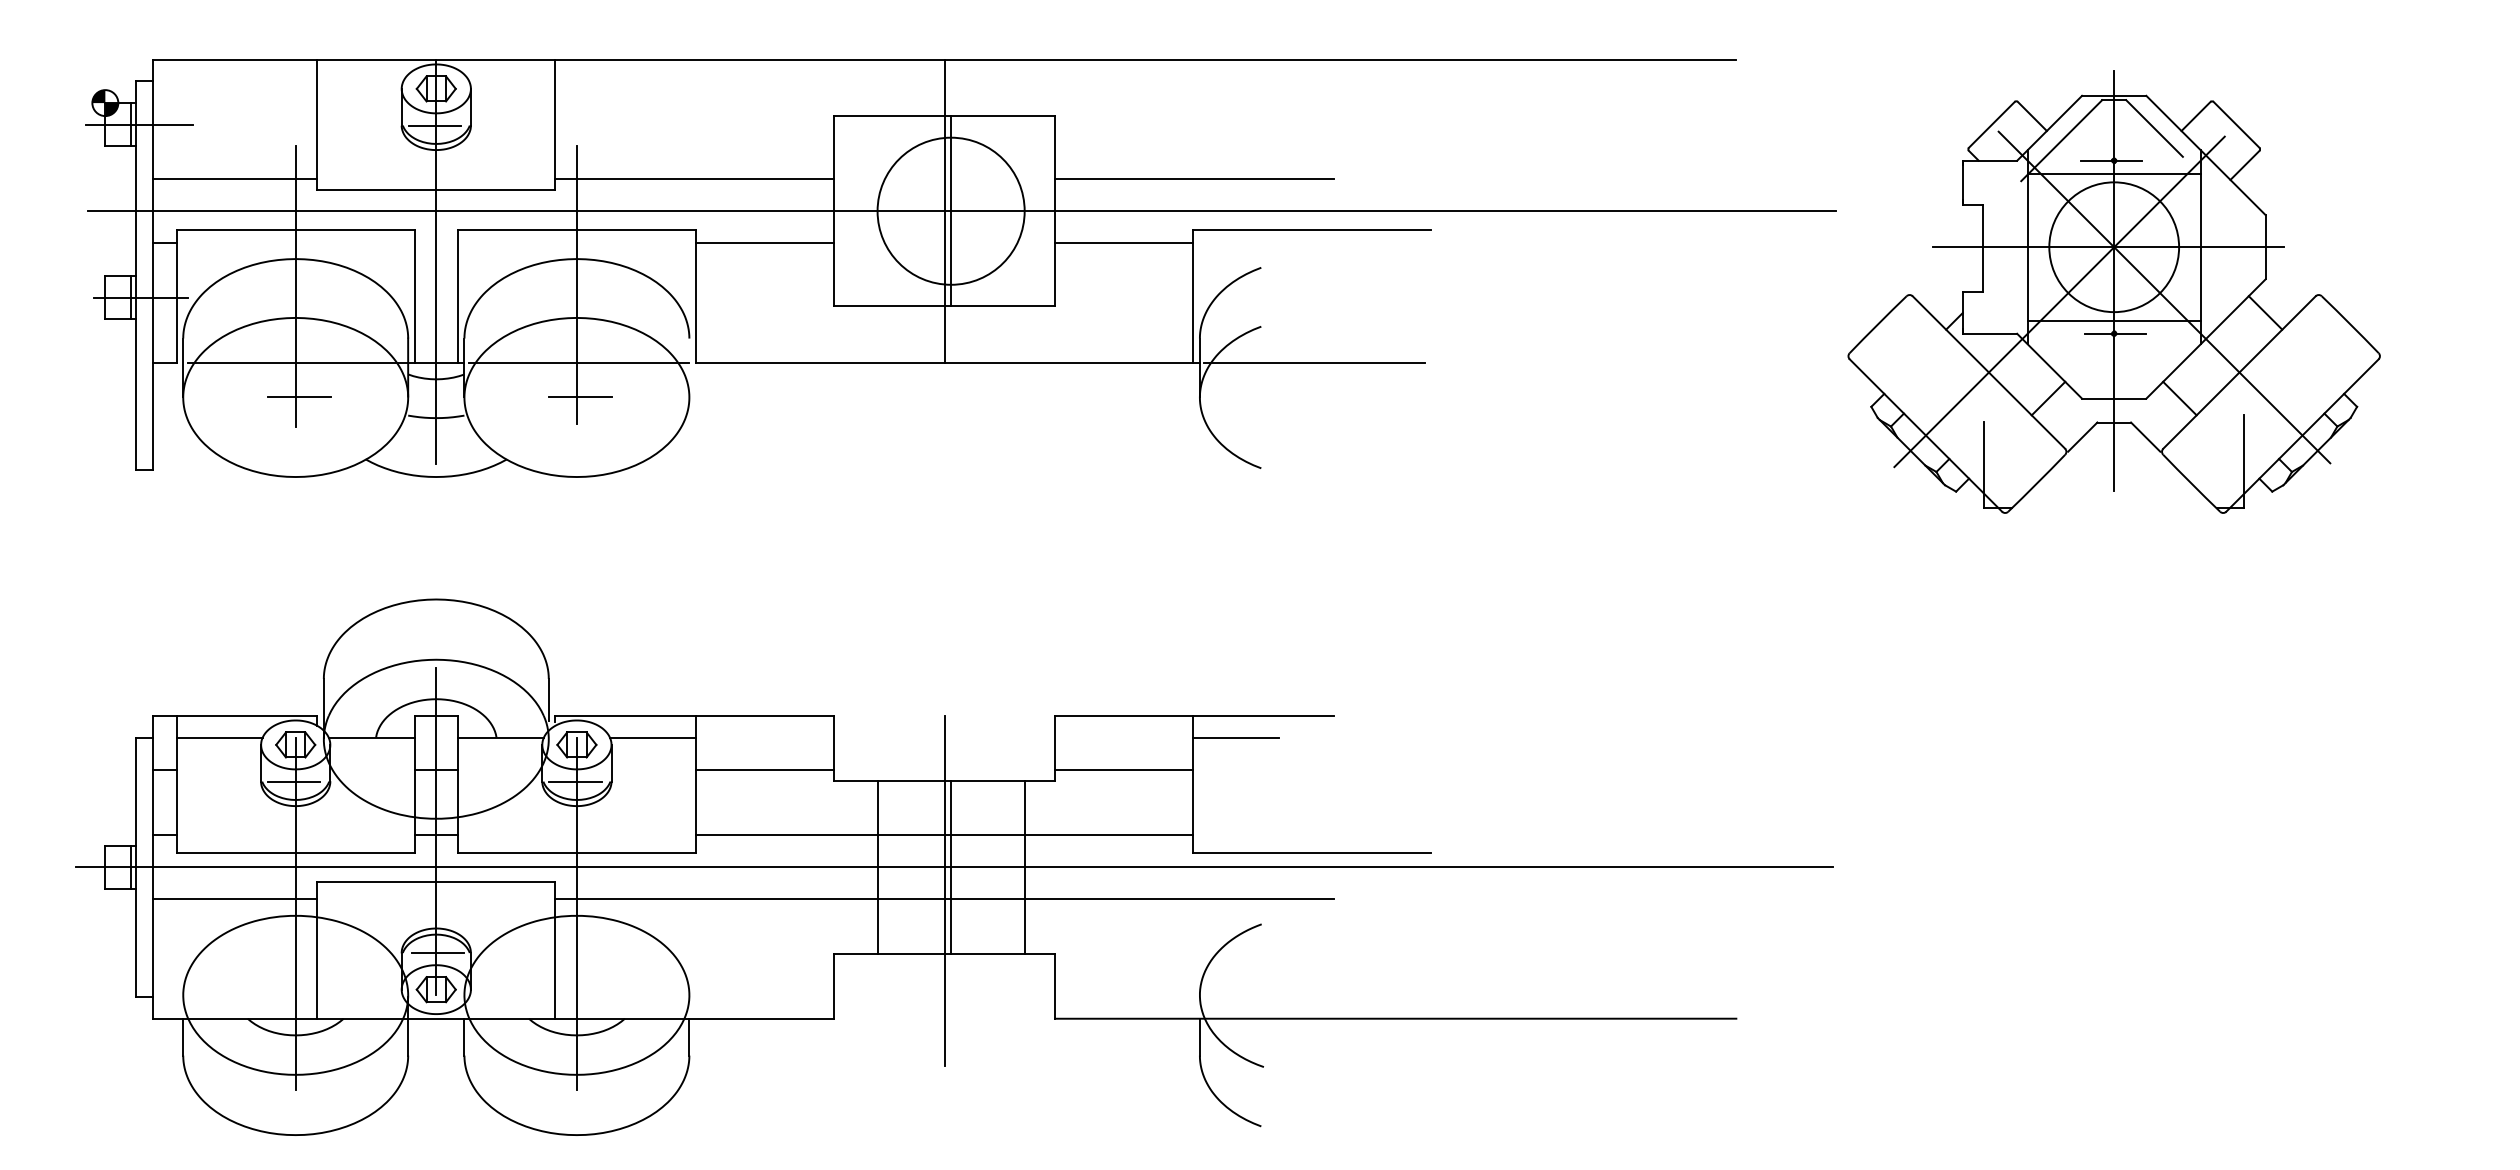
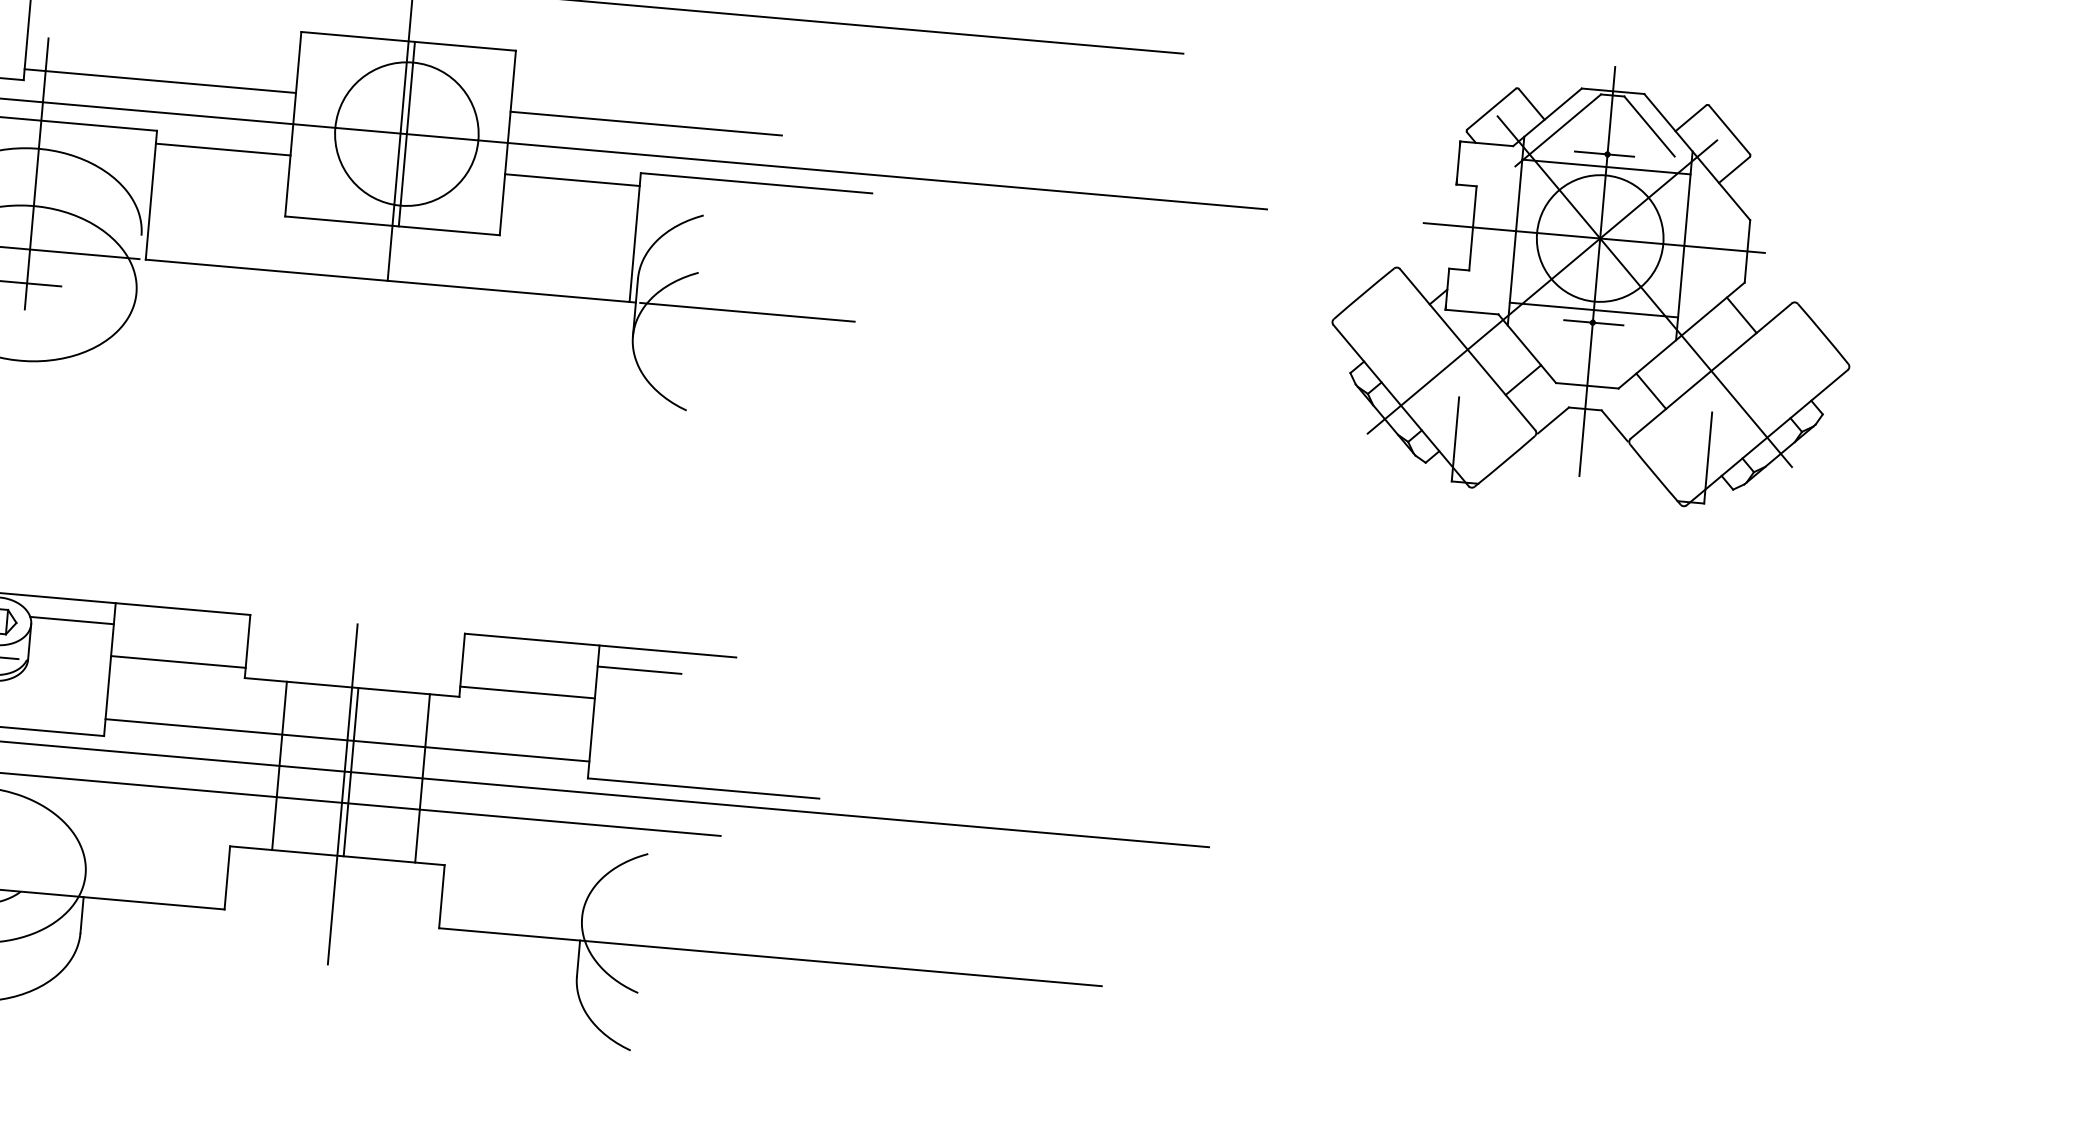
part: (2113, 291) -> (1595, 281), moved

